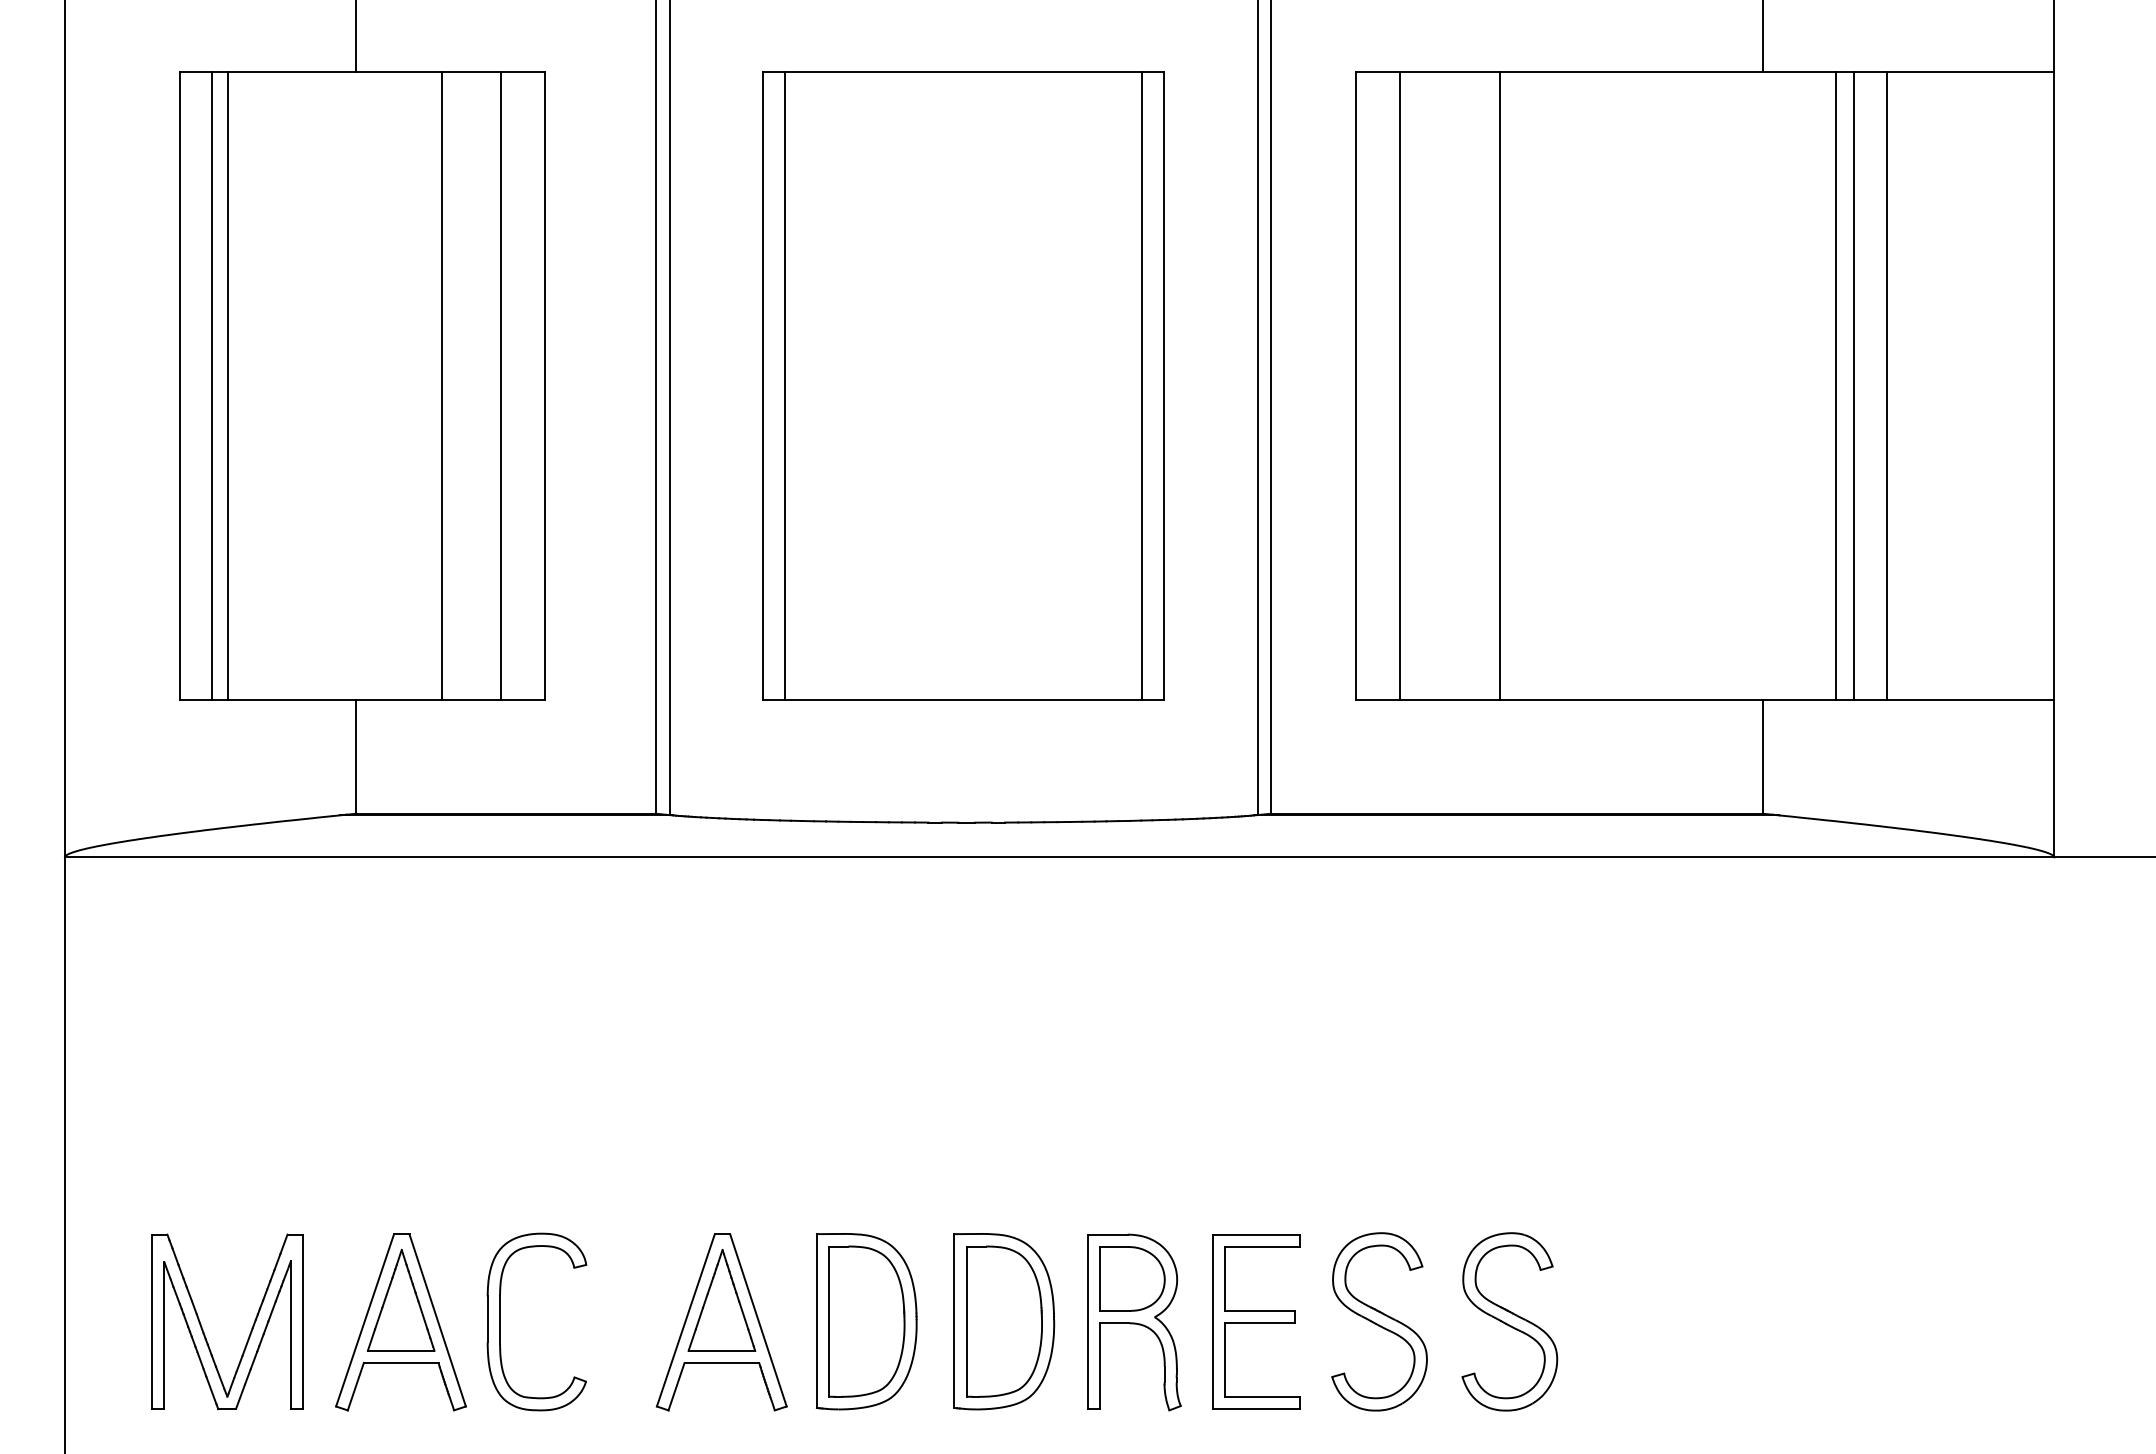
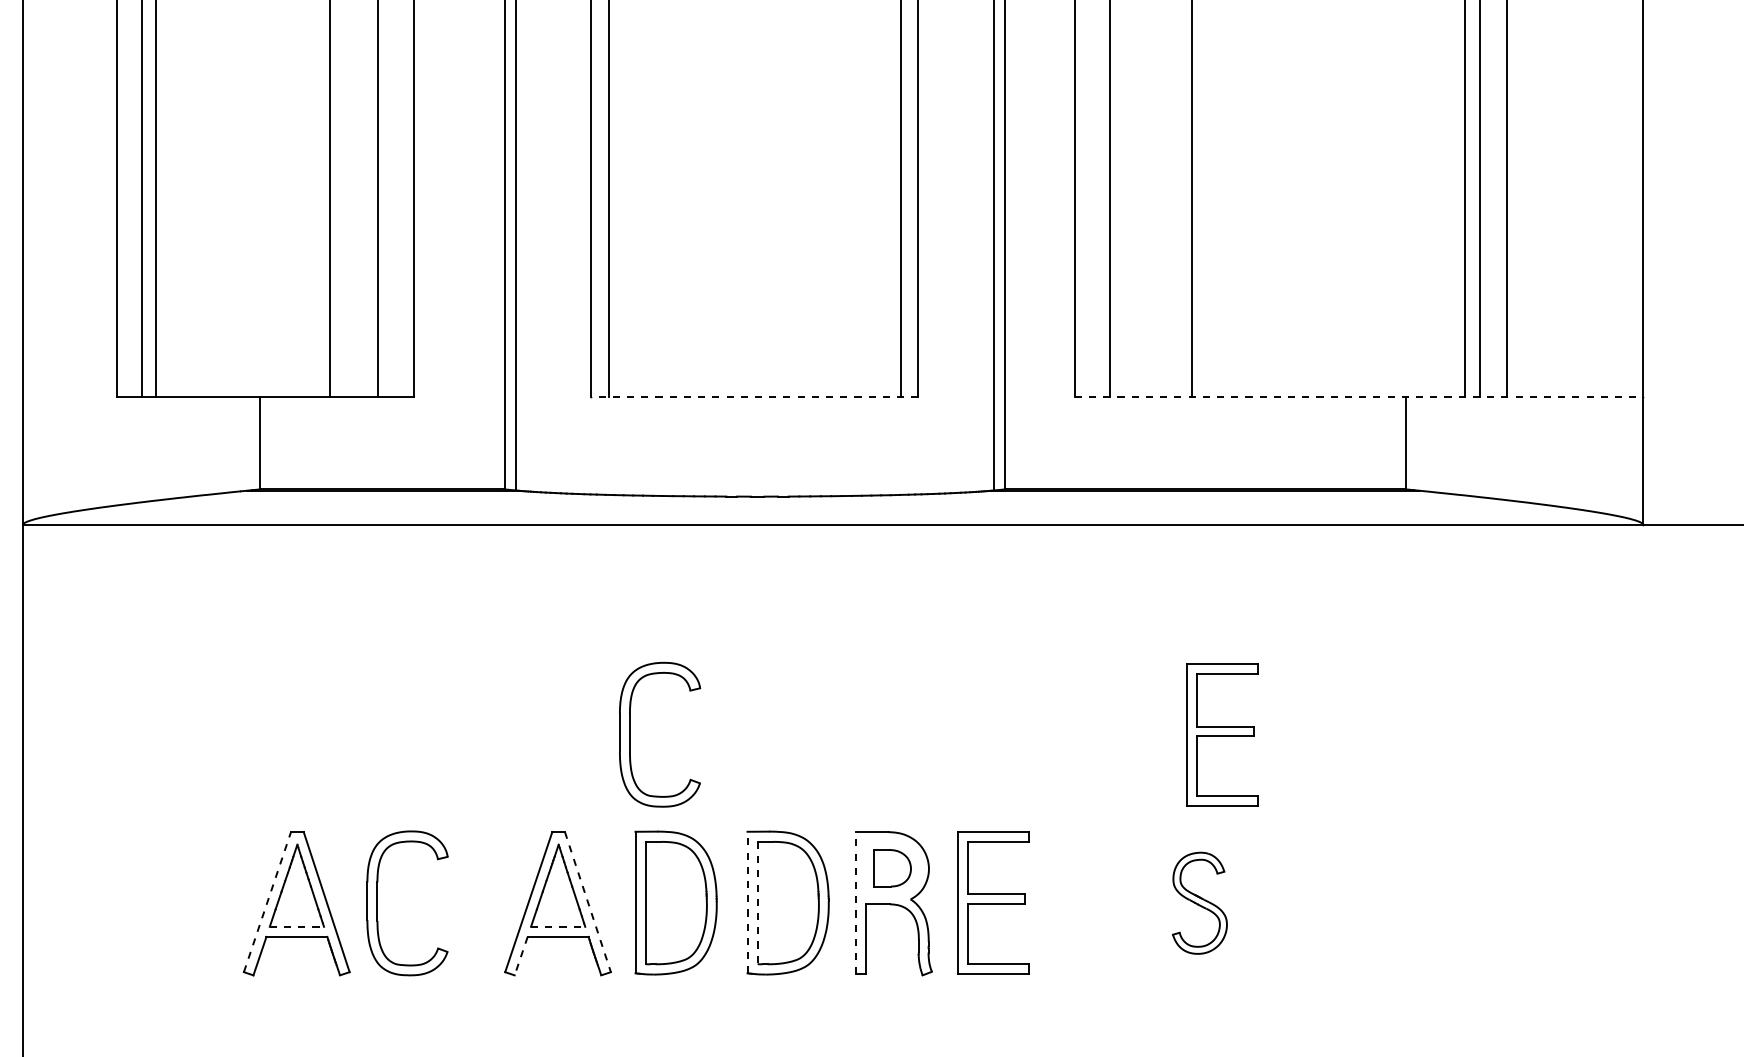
line: (963, 700) -> (754, 397), solid -> dashed
line: (1705, 700) -> (1359, 397), solid -> dashed
part: (810, 1114) -> (630, 734), added
part: (1537, 1115) -> (1222, 735), added
part: (1132, 1278) -> (892, 867), size x0.7
line: (365, 1320) -> (267, 902), solid -> dashed
line: (758, 1320) -> (587, 902), solid -> dashed
line: (954, 1321) -> (747, 902), solid -> dashed
line: (1087, 1321) -> (855, 902), solid -> dashed
part: (1379, 1321) -> (1093, 902), removed
part: (1509, 1321) -> (1199, 902), size x0.7
line: (966, 1322) -> (757, 903), solid -> dashed
part: (250, 1330) -> (174, 910), removed
line: (401, 1350) -> (297, 926), solid -> dashed
line: (722, 1350) -> (558, 926), solid -> dashed
line: (676, 1386) -> (521, 955), solid -> dashed

